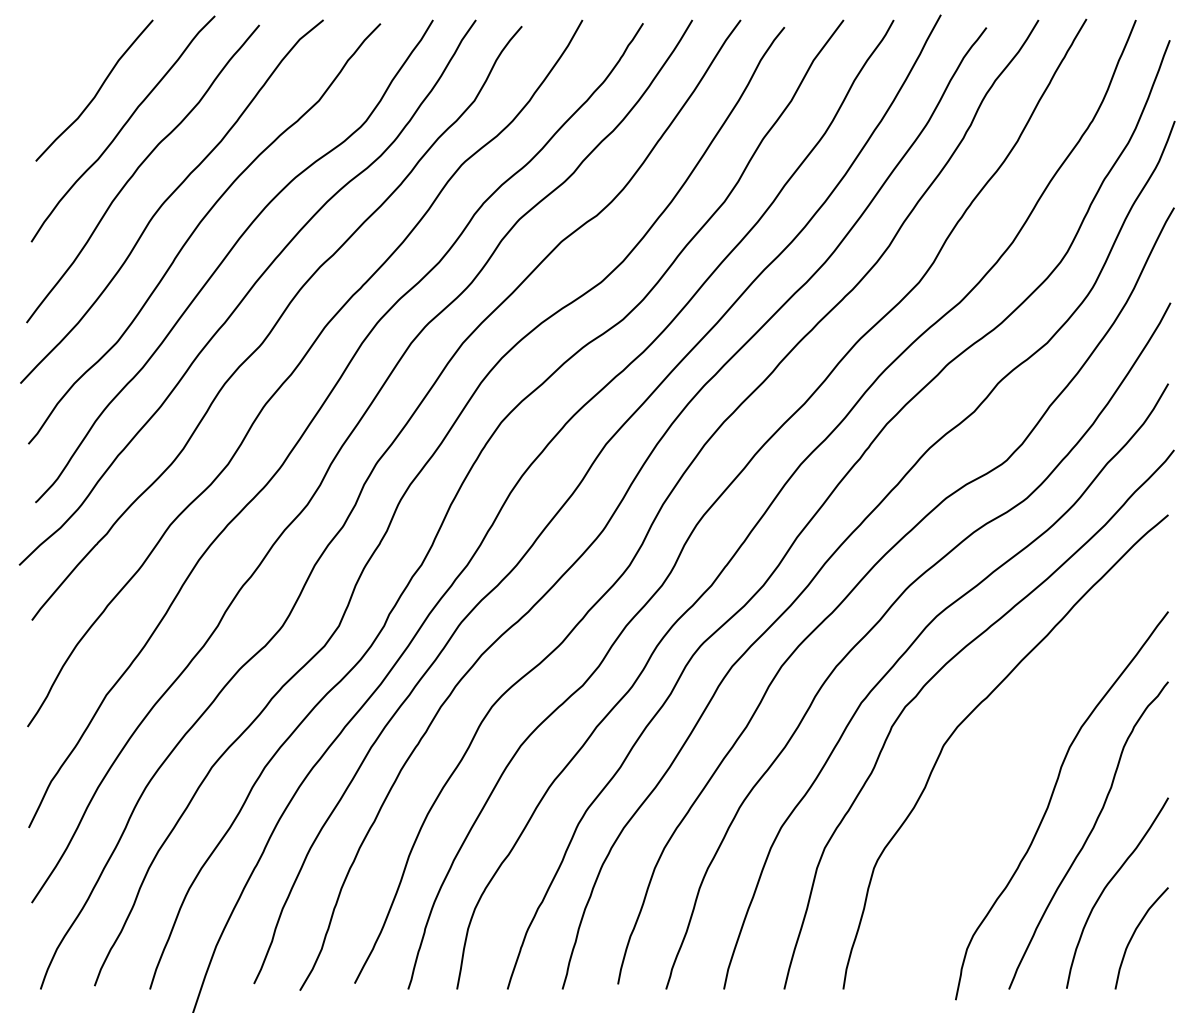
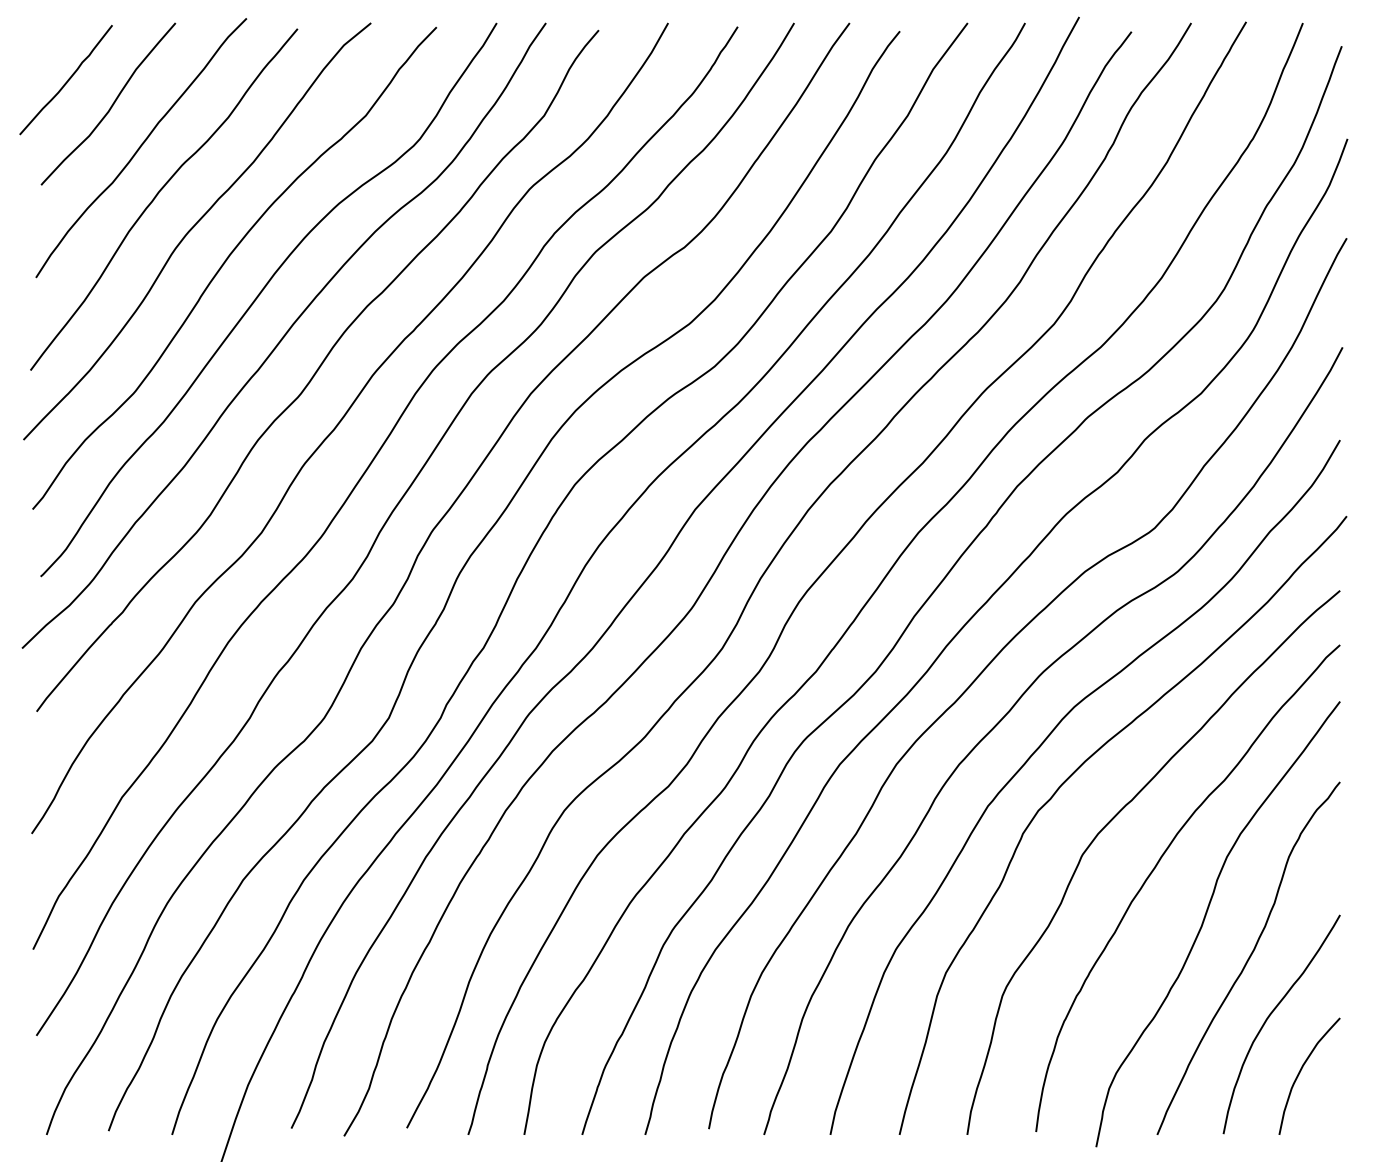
curve: (57, 70) -> (66, 81), added
curve: (1008, 756) -> (1156, 867), added

